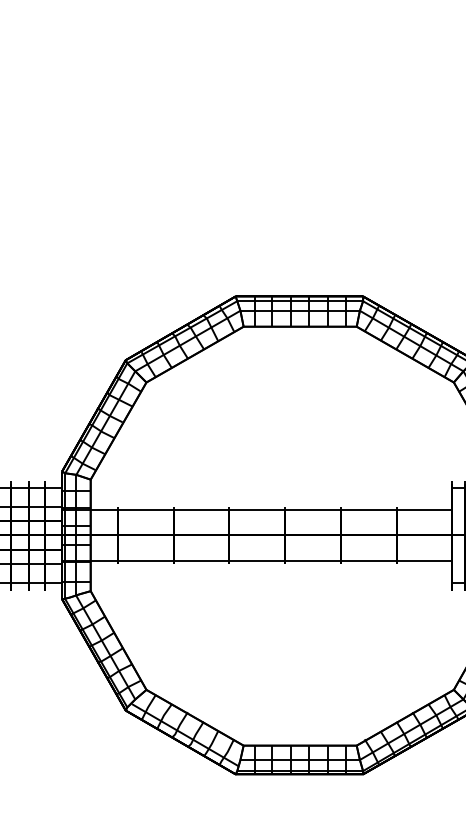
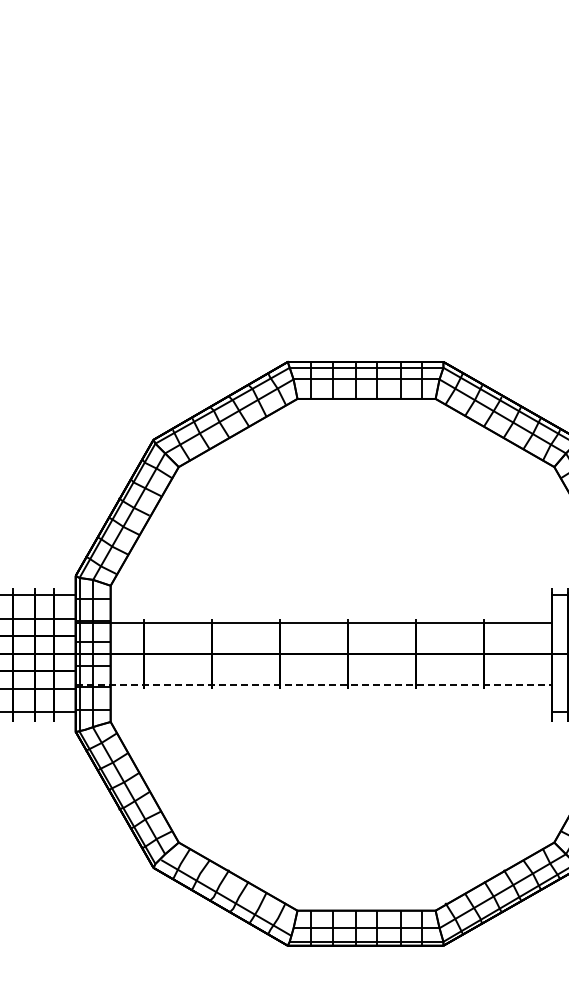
line: (257, 560) -> (314, 684), solid -> dashed

